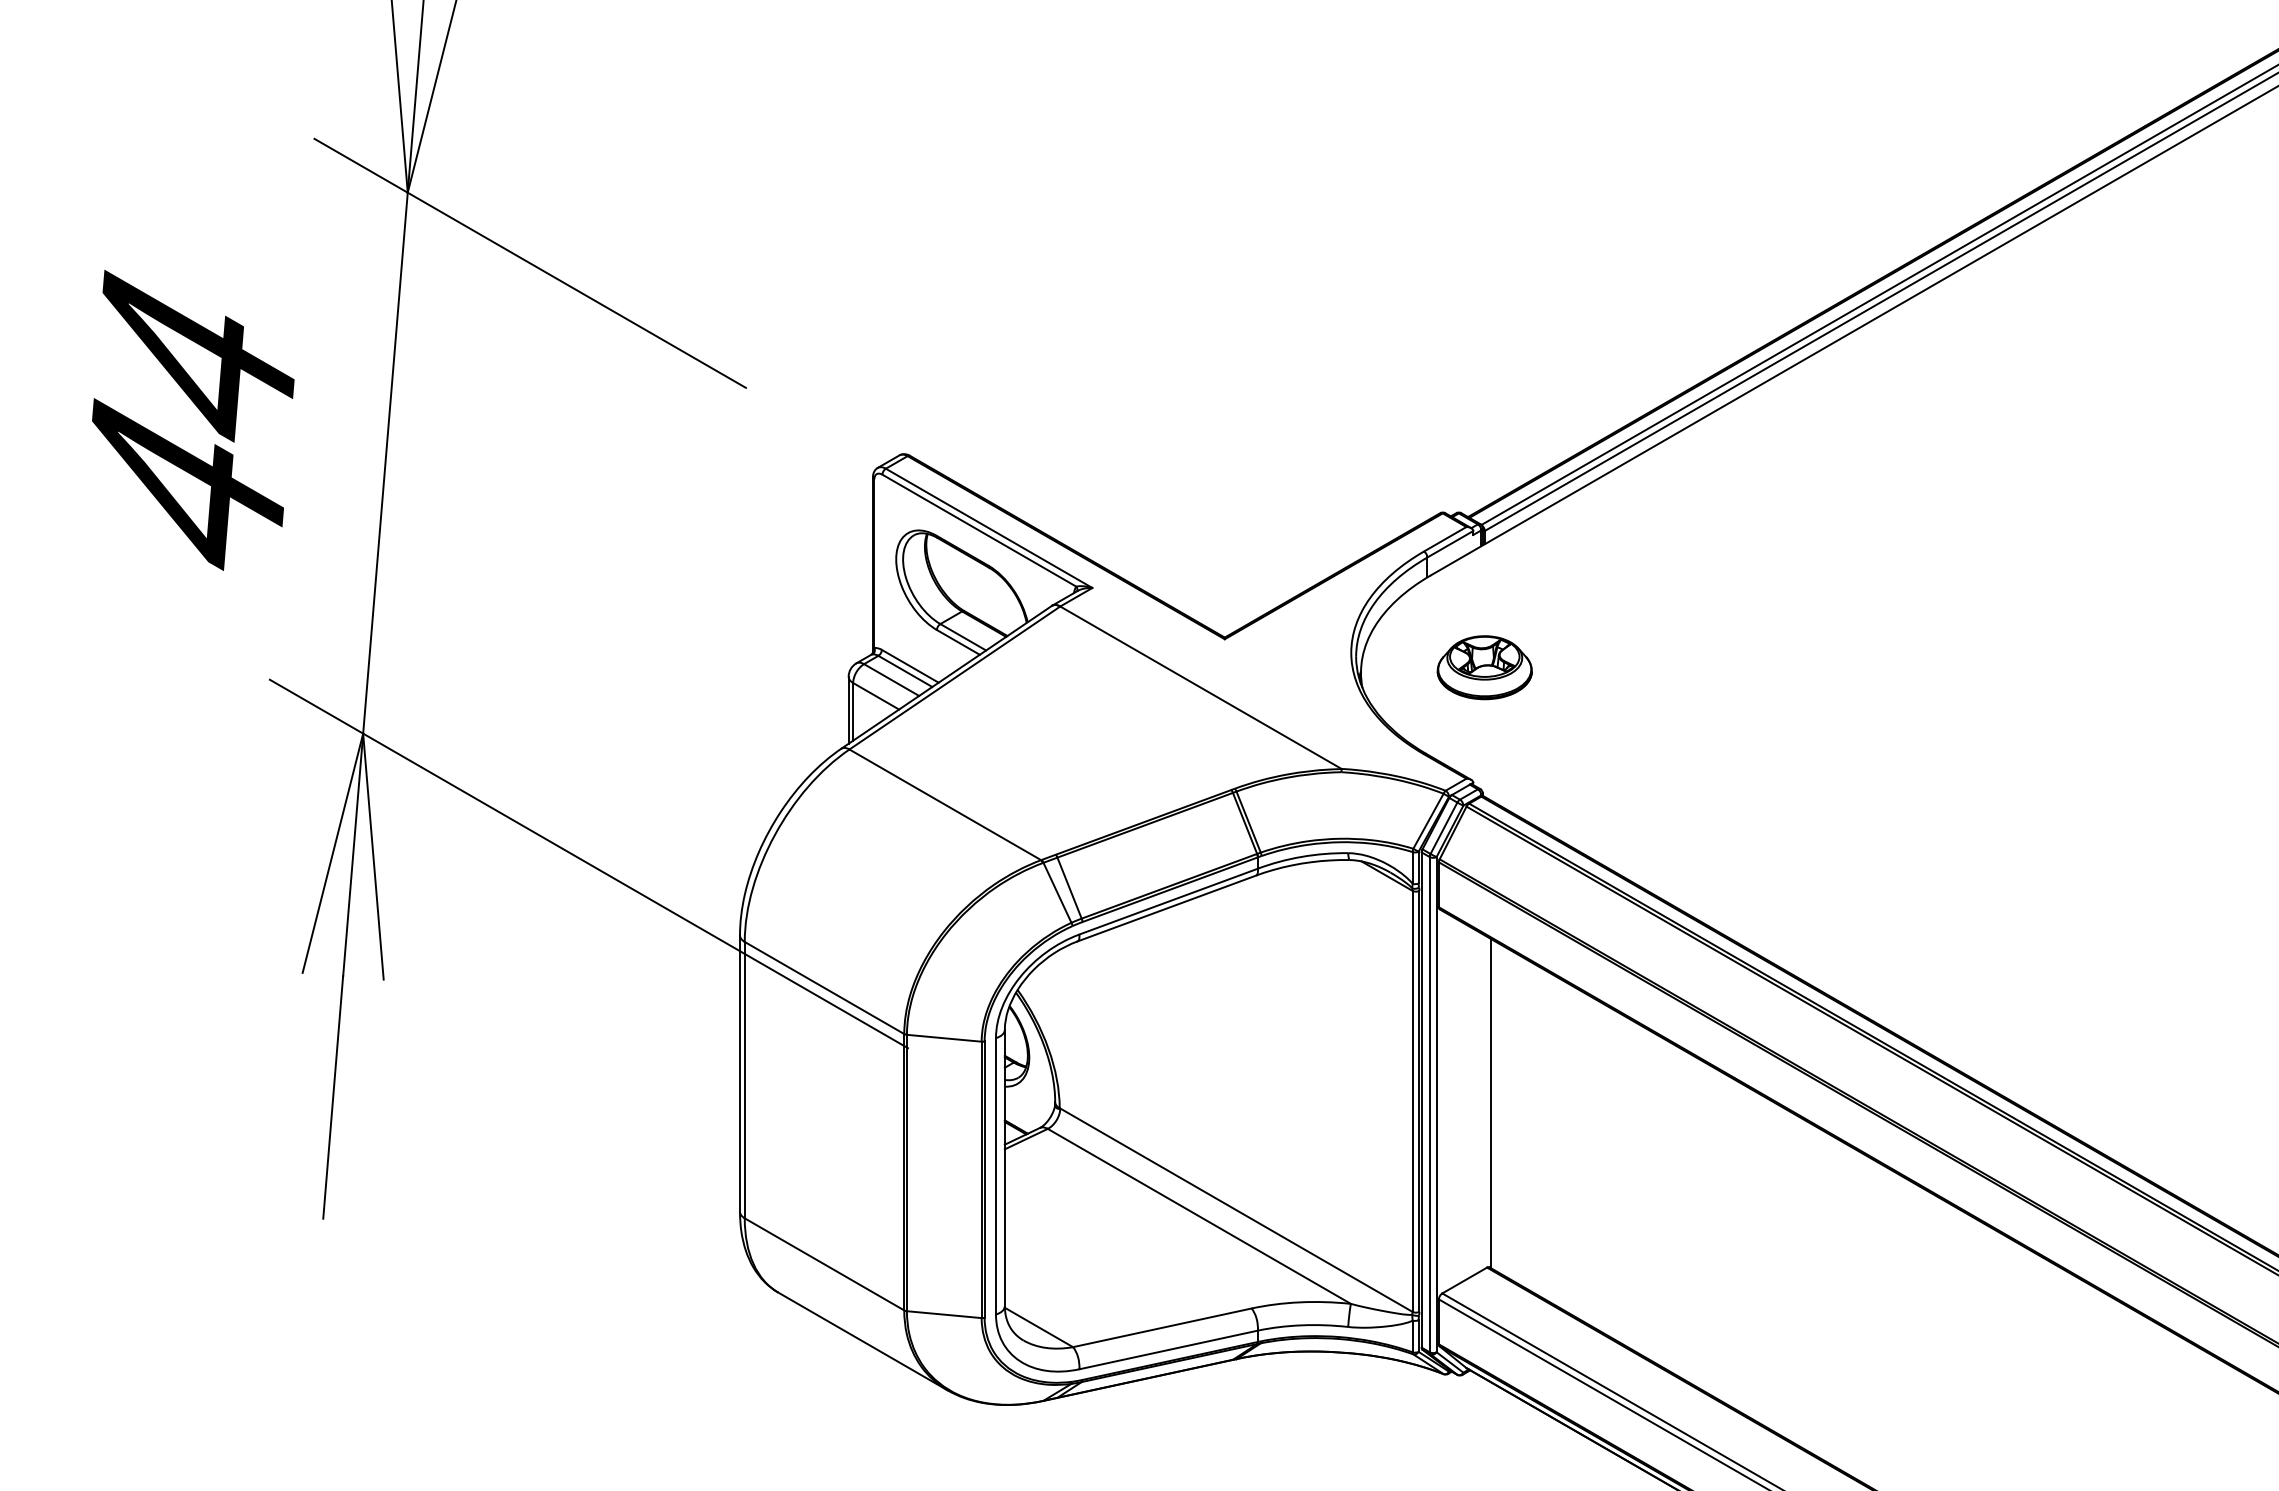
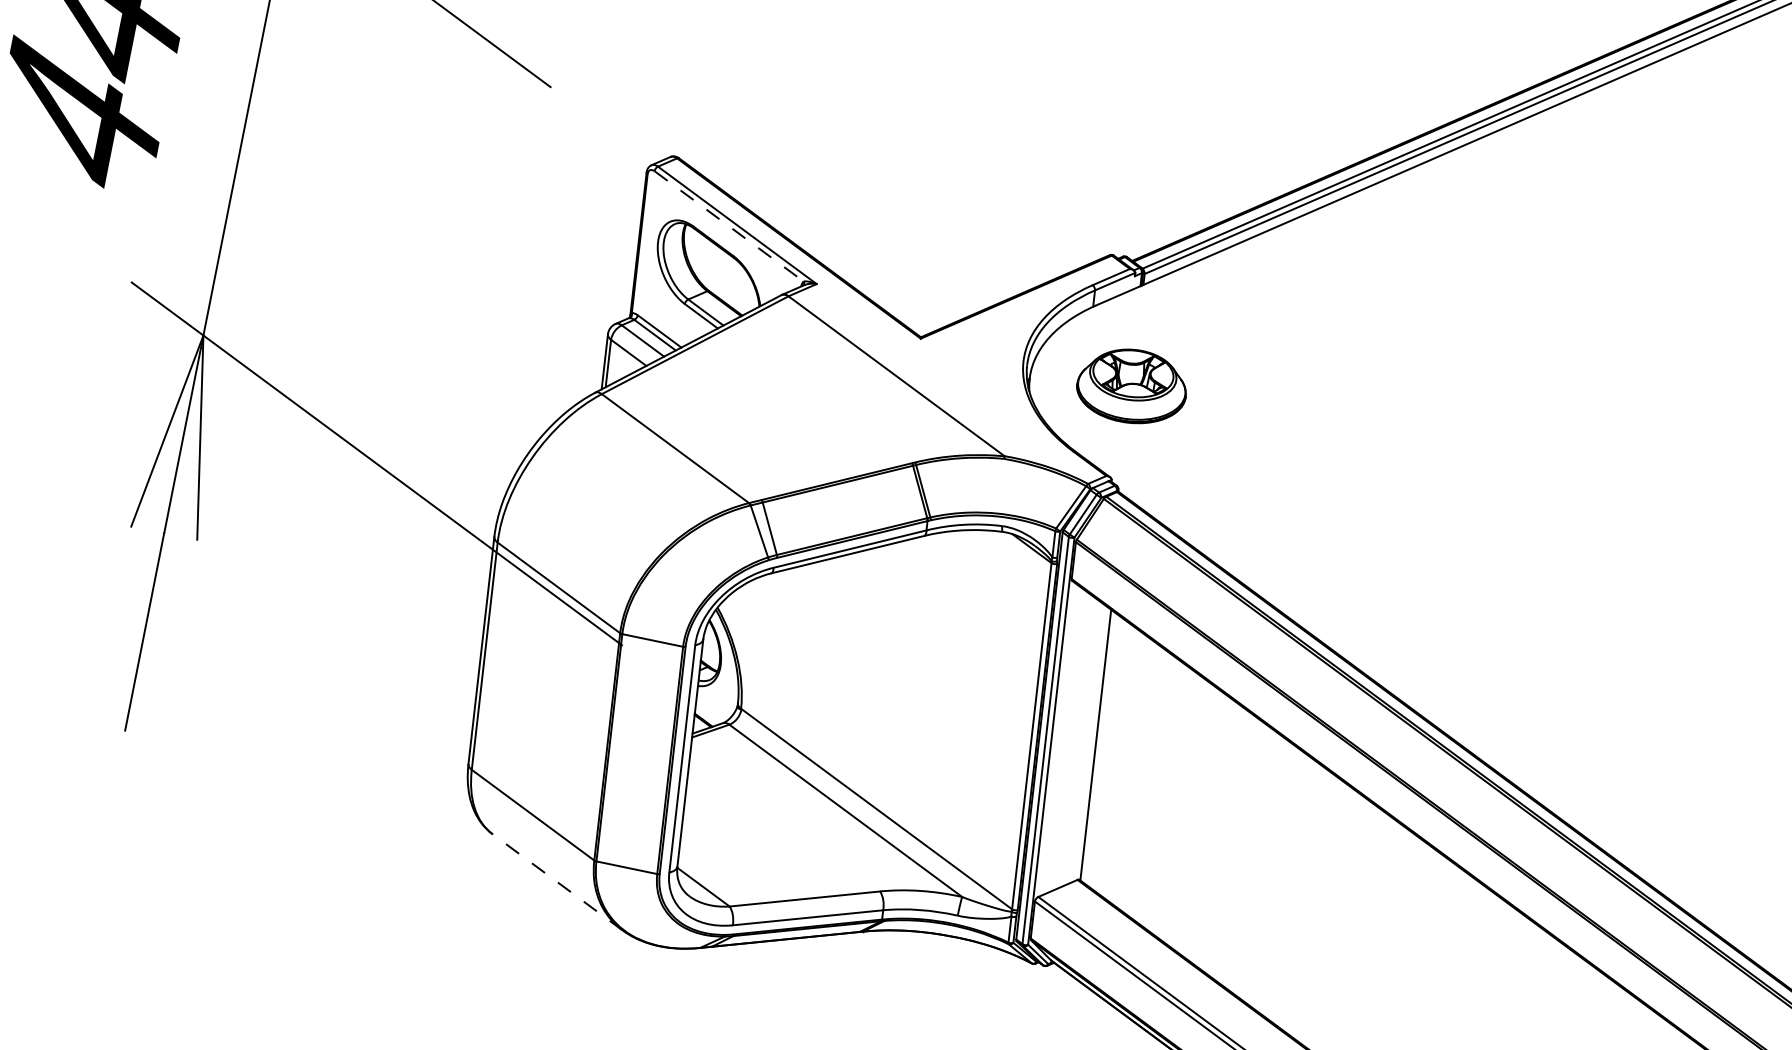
line: (979, 530) -> (729, 226), solid -> dashed
part: (1484, 667) -> (1131, 386), size x1.4
line: (863, 1341) -> (557, 882), solid -> dashed

